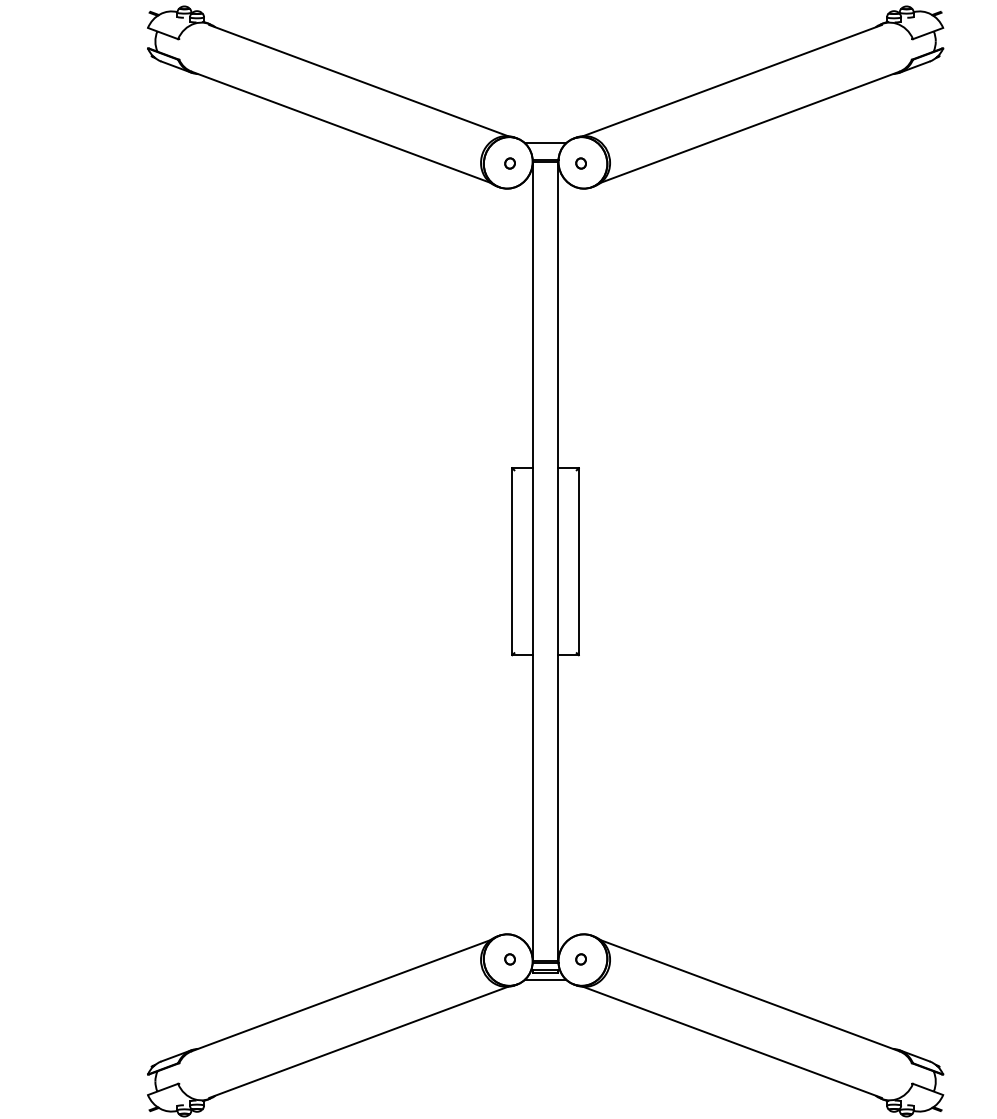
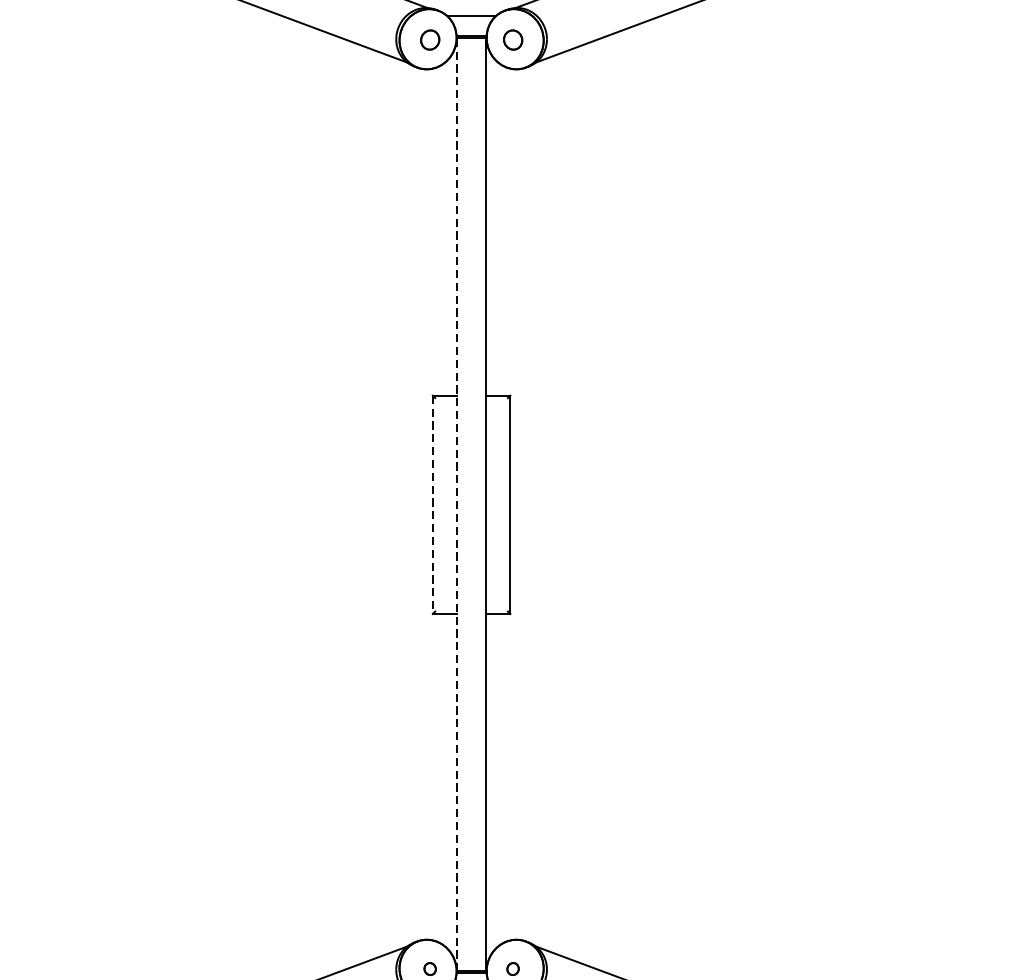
part: (509, 163) -> (429, 39), size x1.6
part: (580, 163) -> (512, 39), size x1.6
line: (512, 561) -> (433, 504), solid -> dashed
line: (533, 561) -> (457, 504), solid -> dashed

